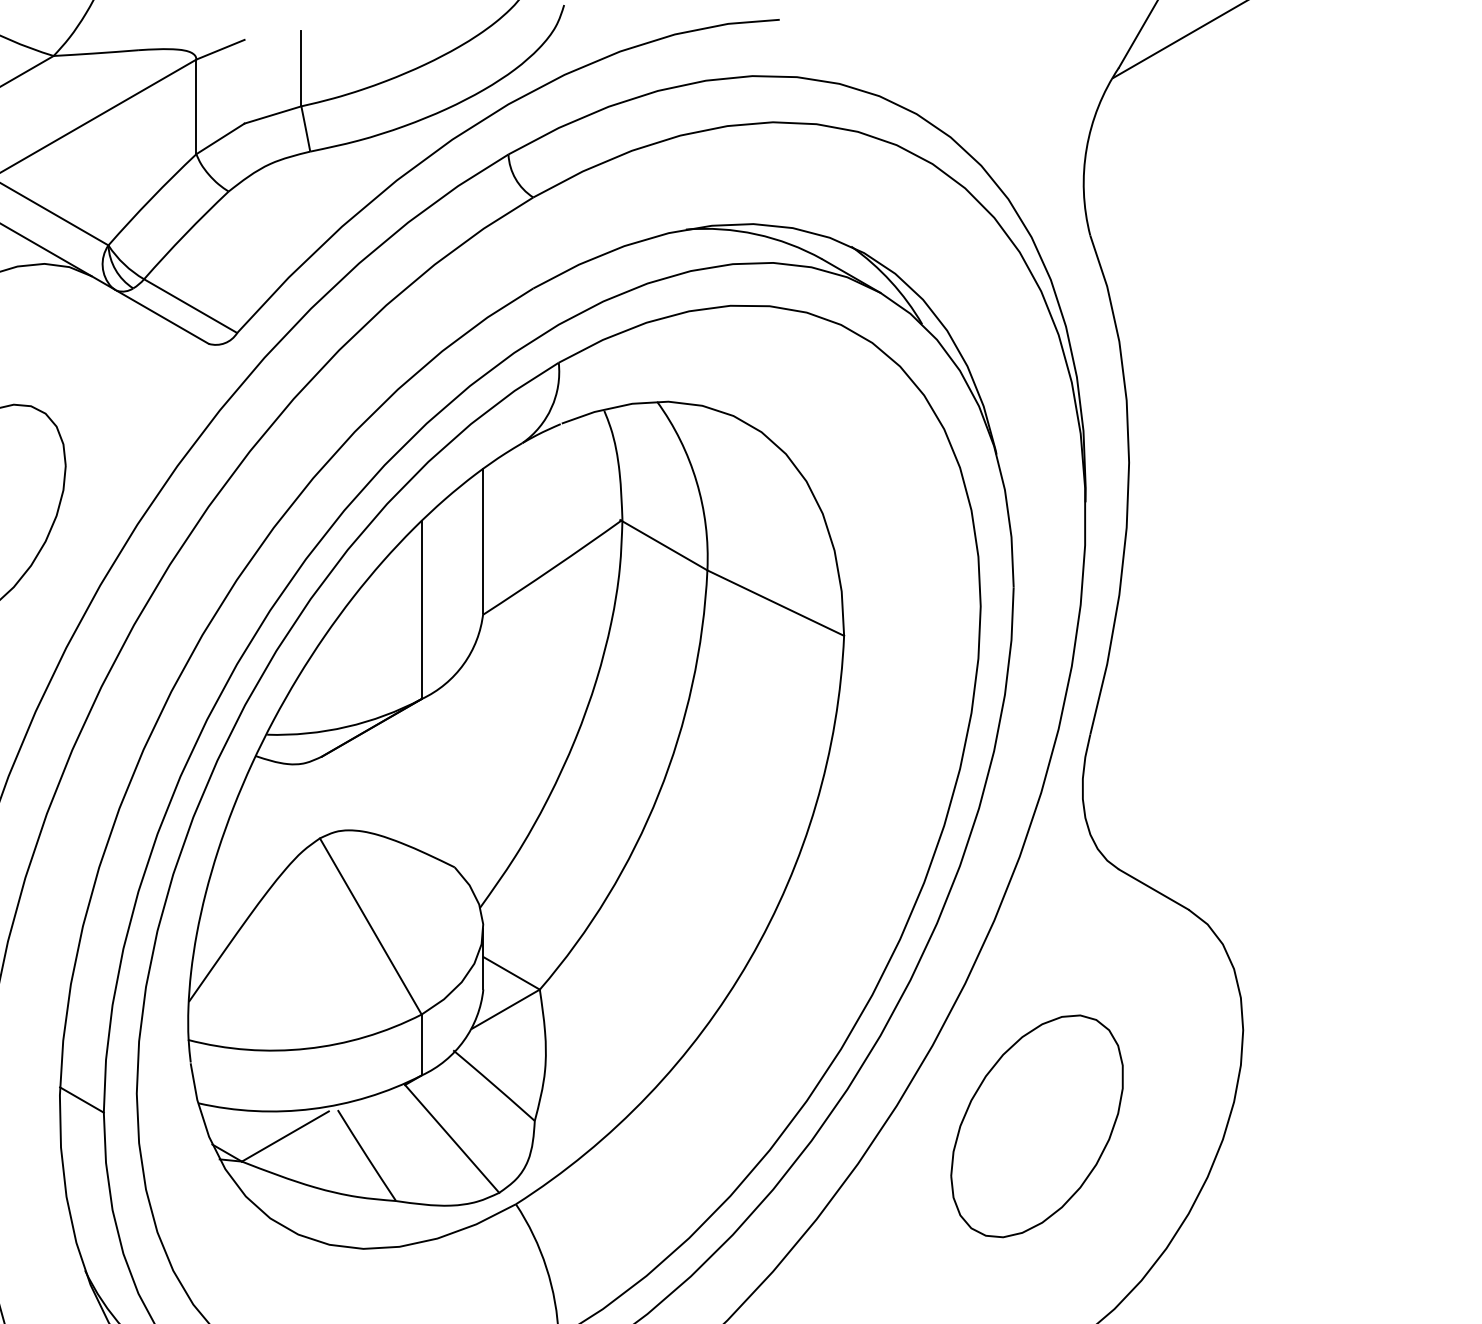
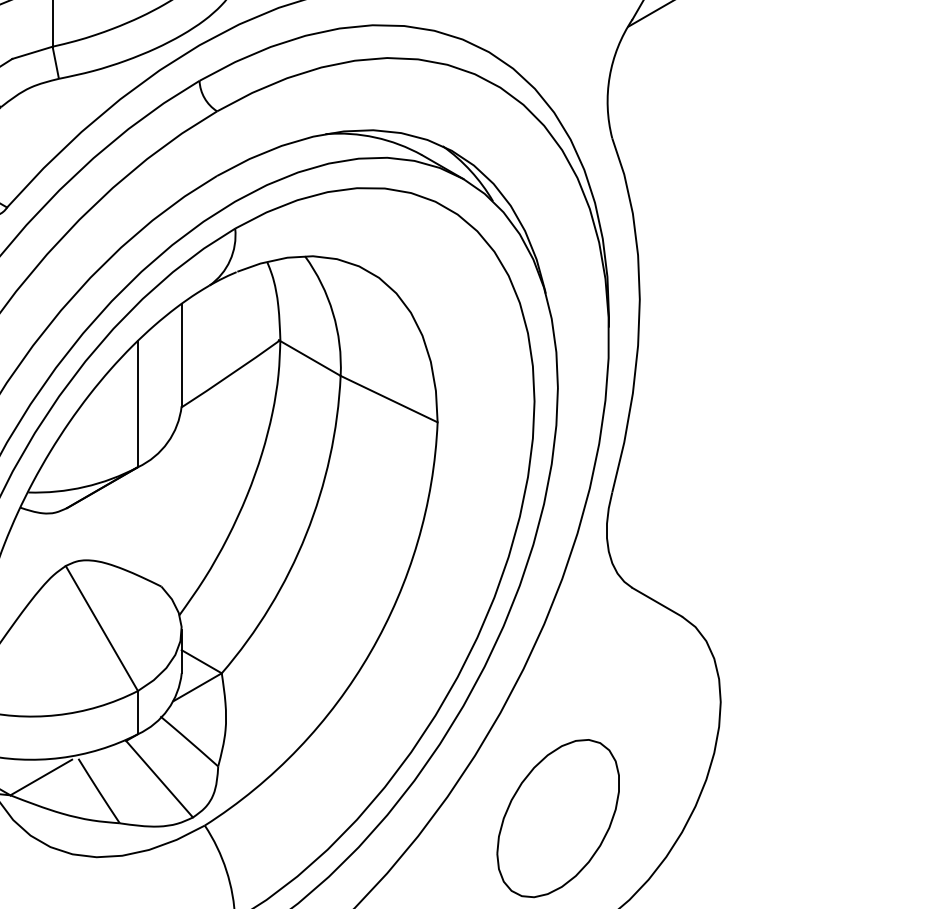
part: (1036, 1126) -> (557, 818), moved

